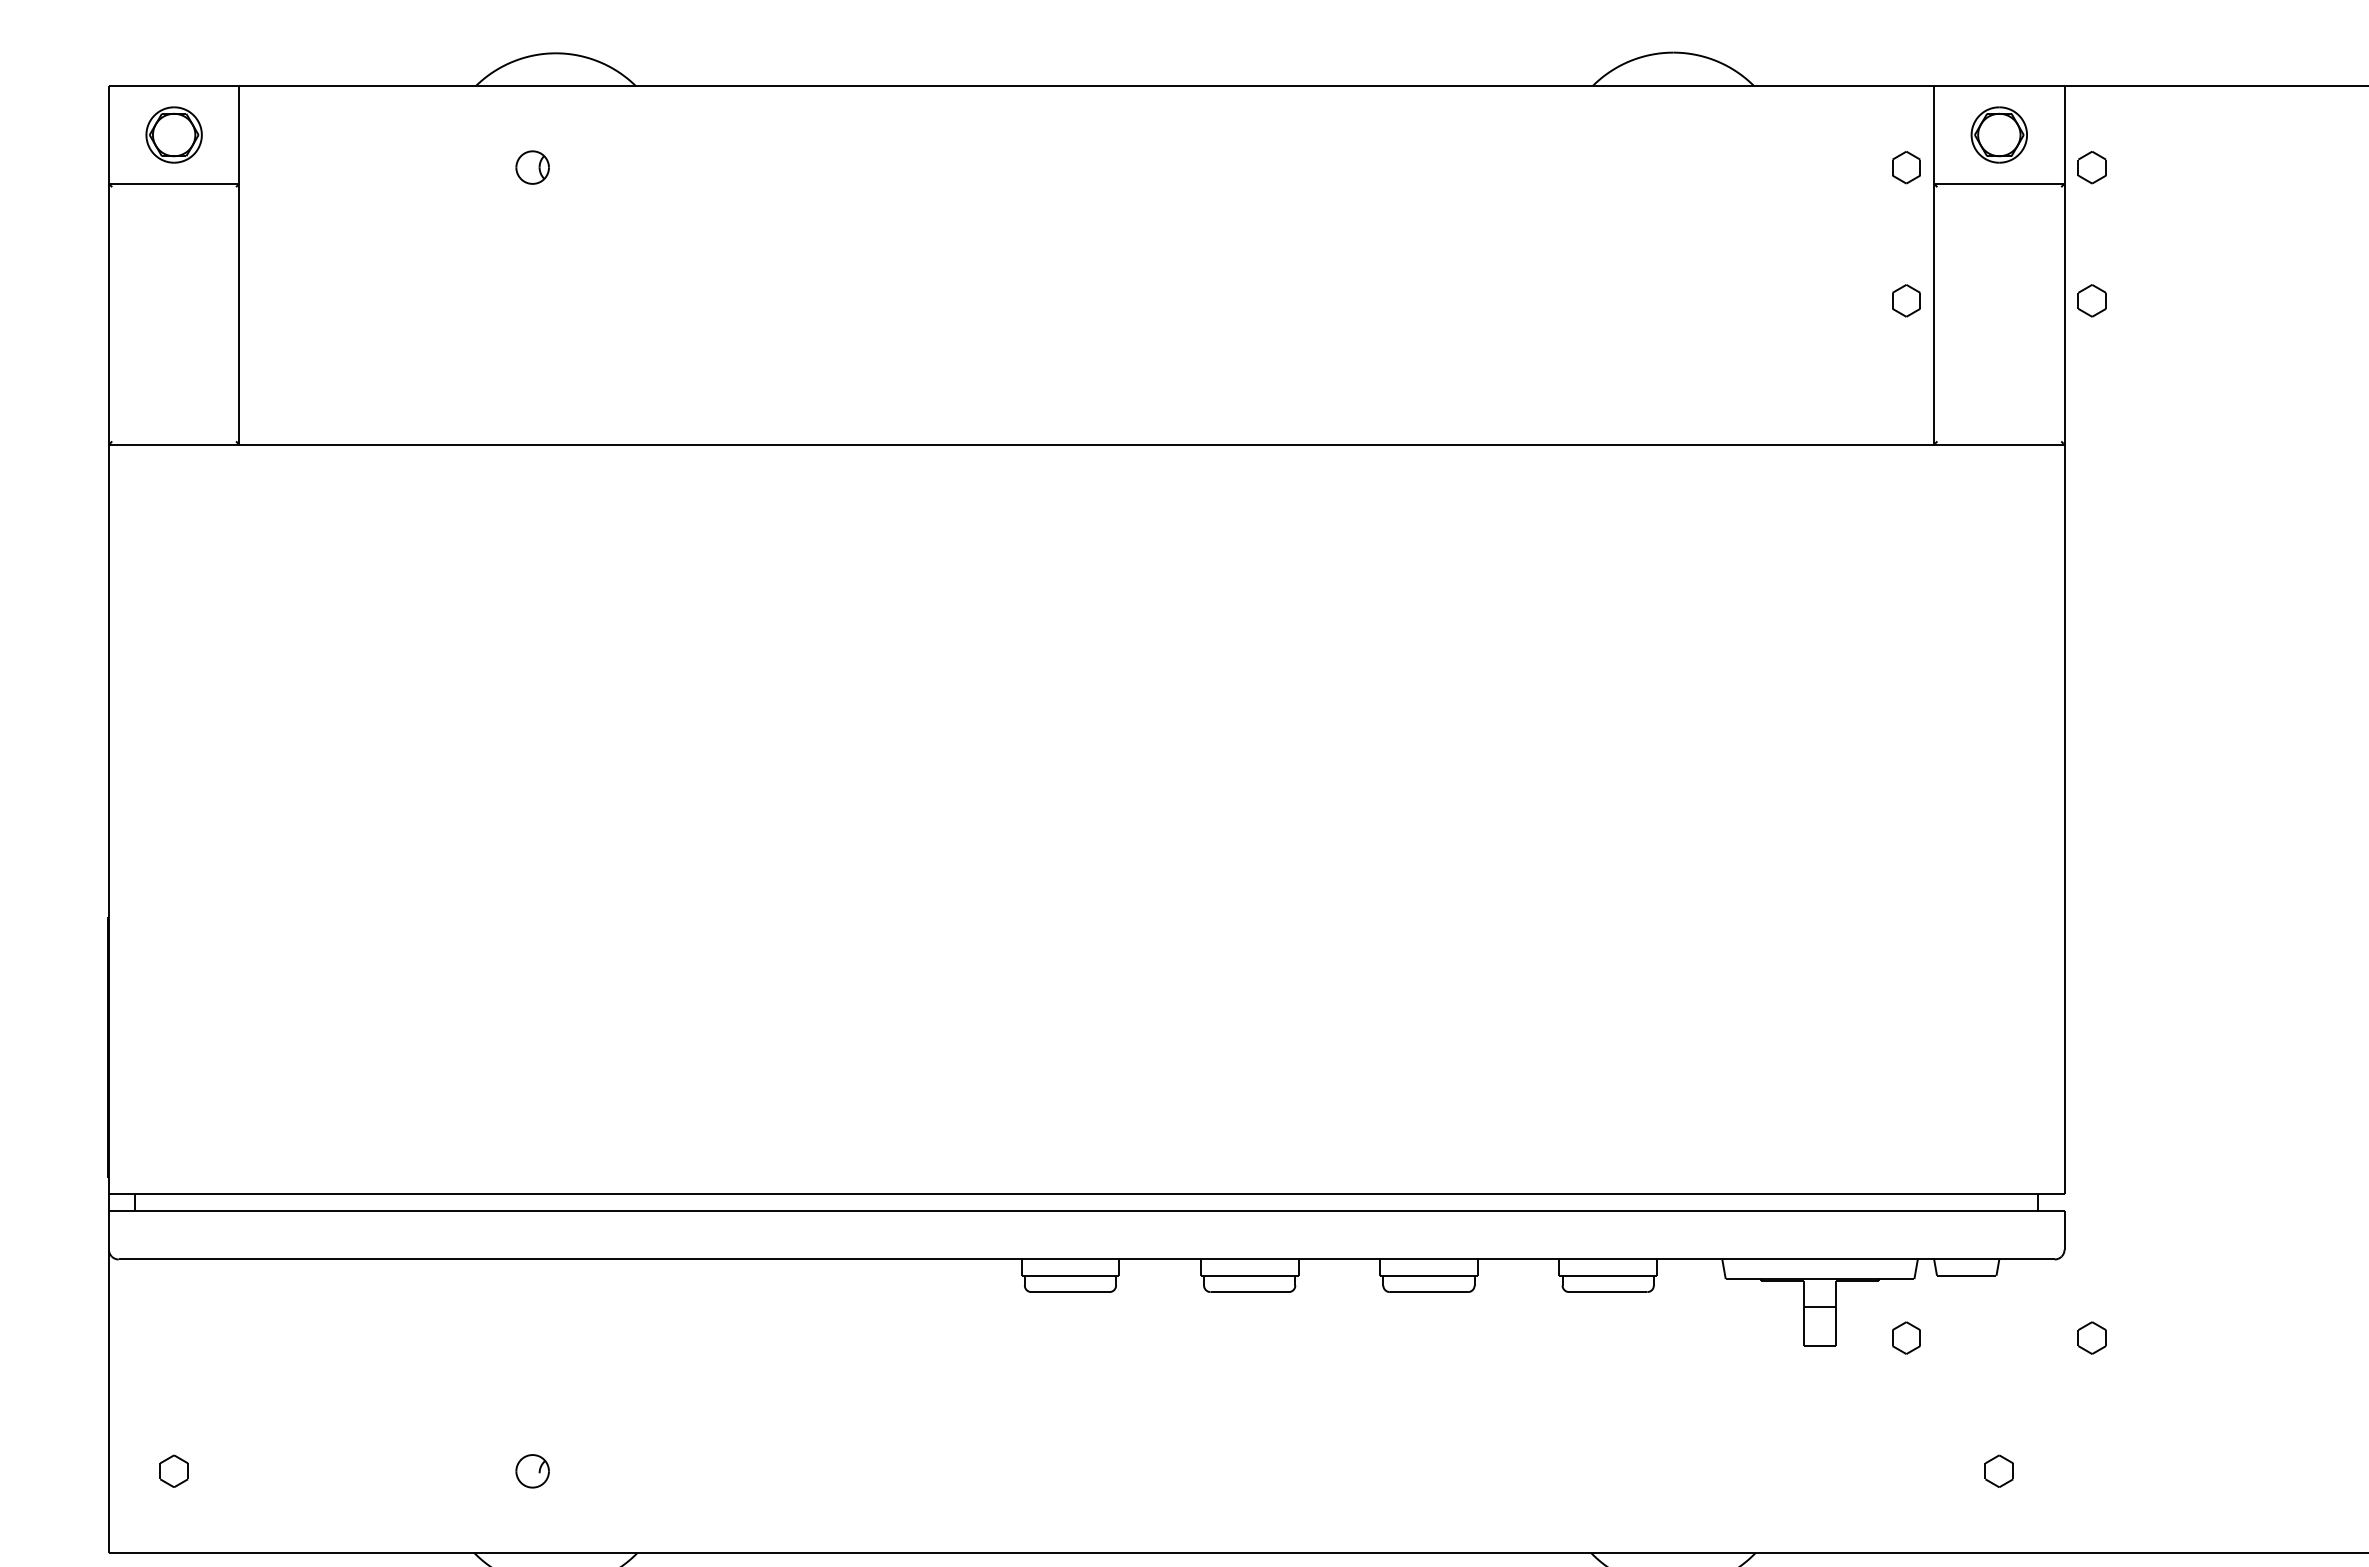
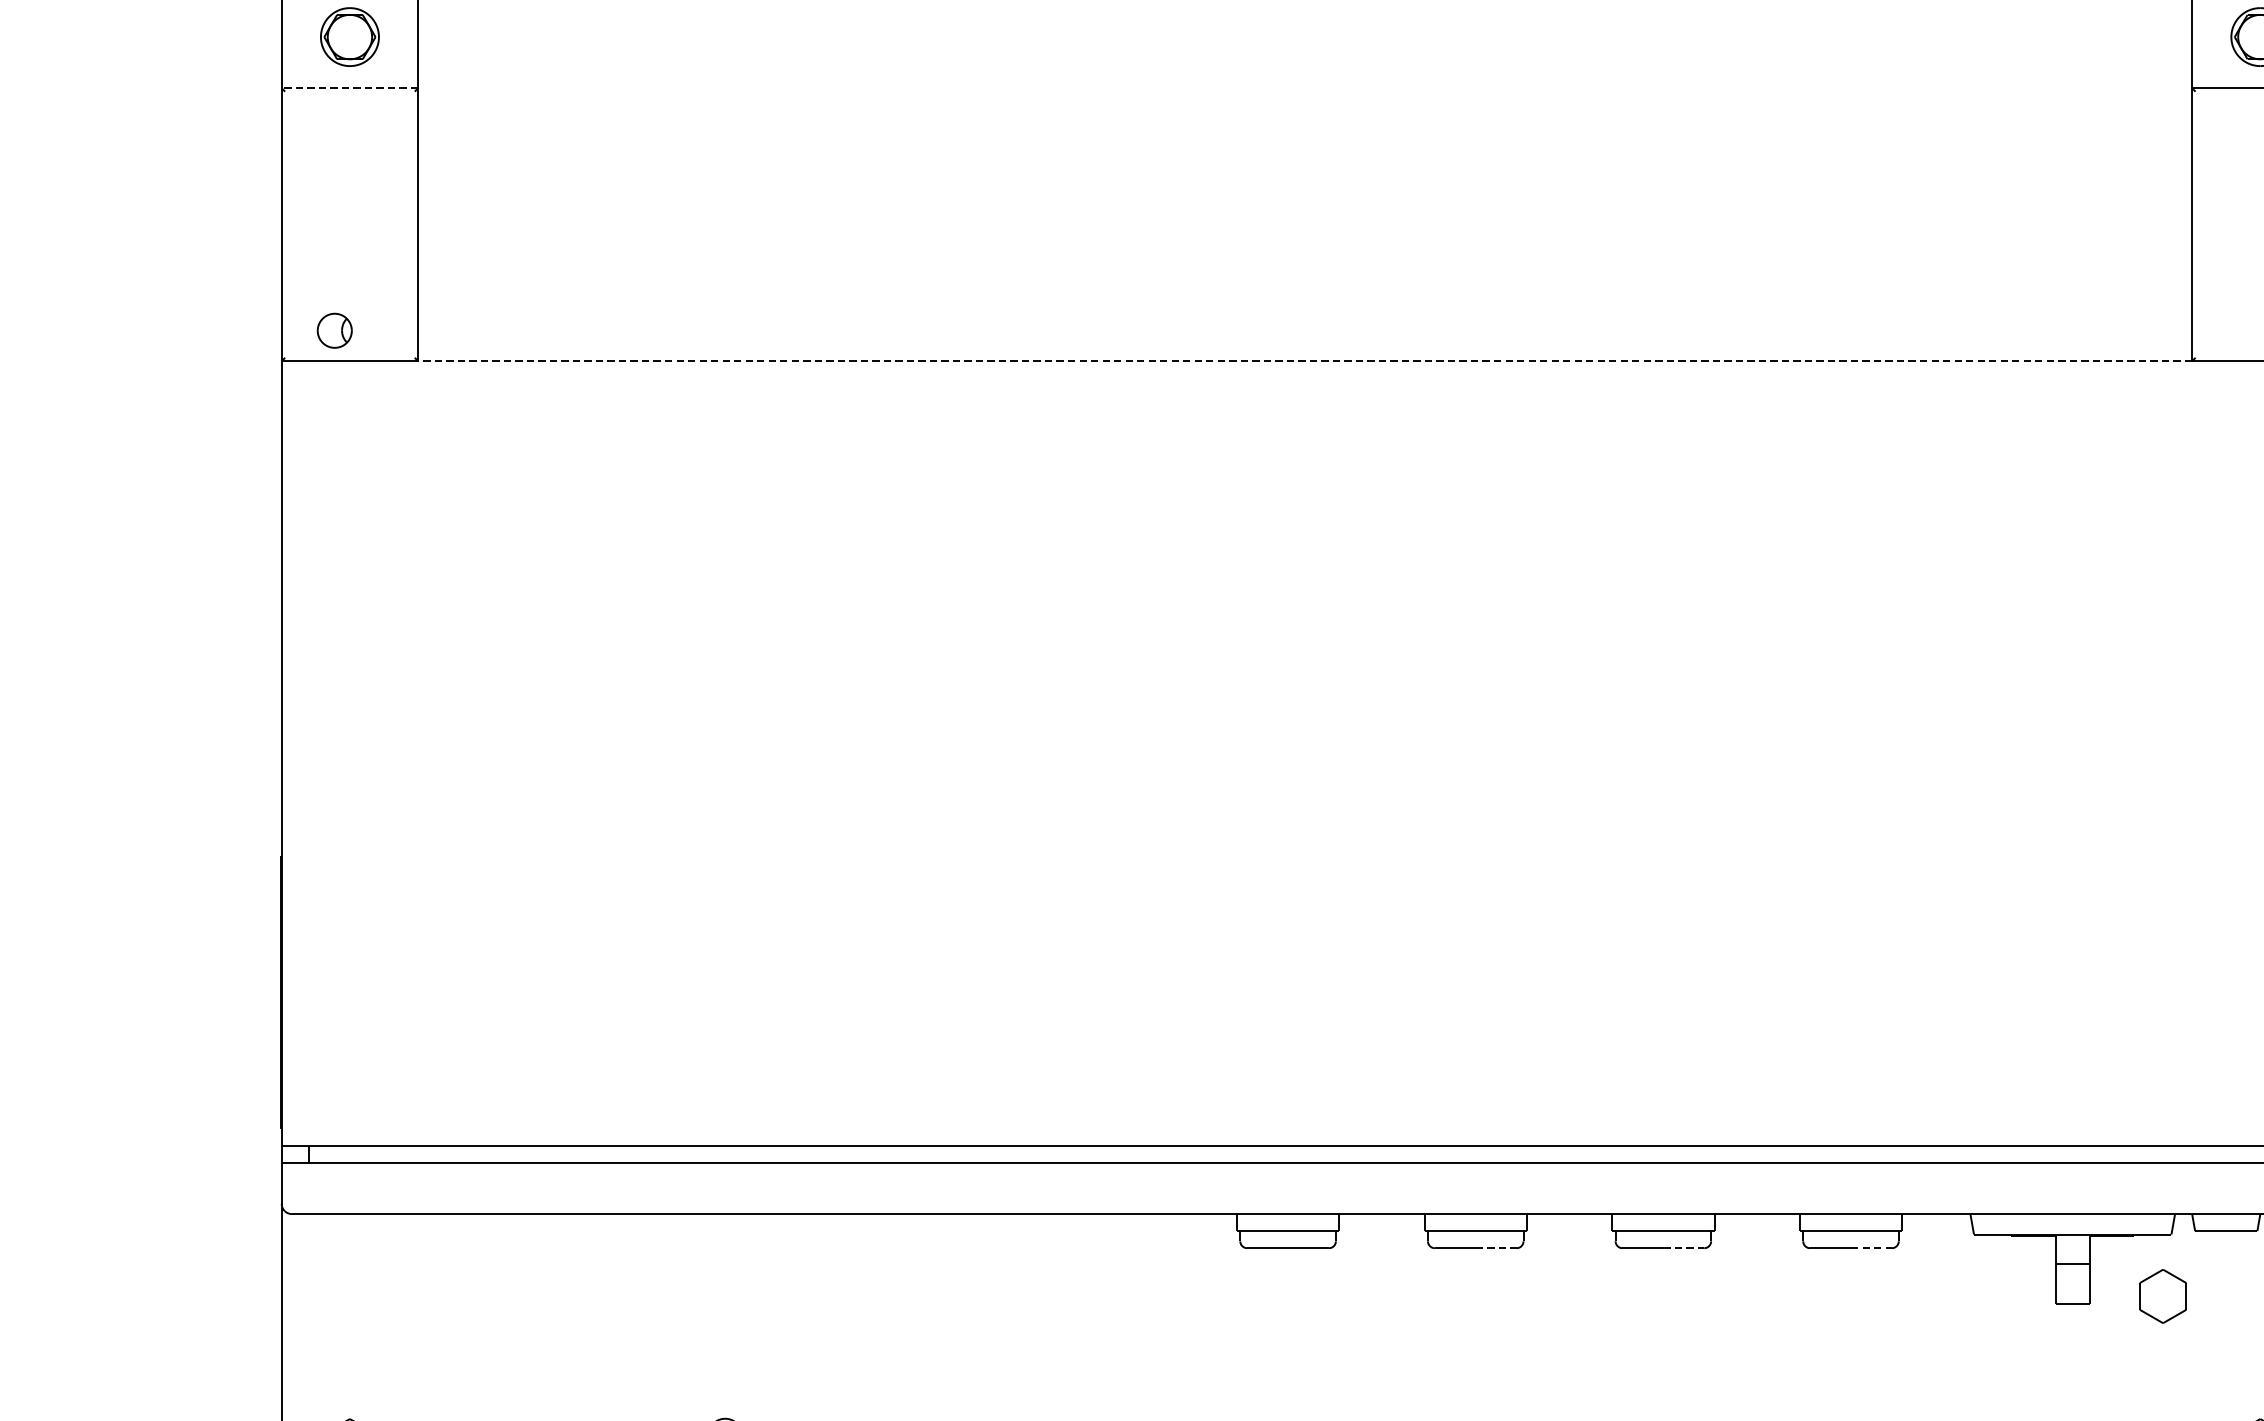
part: (532, 167) -> (334, 330), moved
part: (1906, 167) -> (2163, 71), removed
line: (173, 183) -> (349, 87), solid -> dashed
part: (1906, 300) -> (2163, 210), removed
line: (1086, 444) -> (1304, 361), solid -> dashed
line: (1269, 1292) -> (1496, 1248), solid -> dashed
line: (1448, 1292) -> (1683, 1248), solid -> dashed
line: (1627, 1292) -> (1871, 1248), solid -> dashed
part: (1906, 1337) -> (2163, 1295), size x1.6

